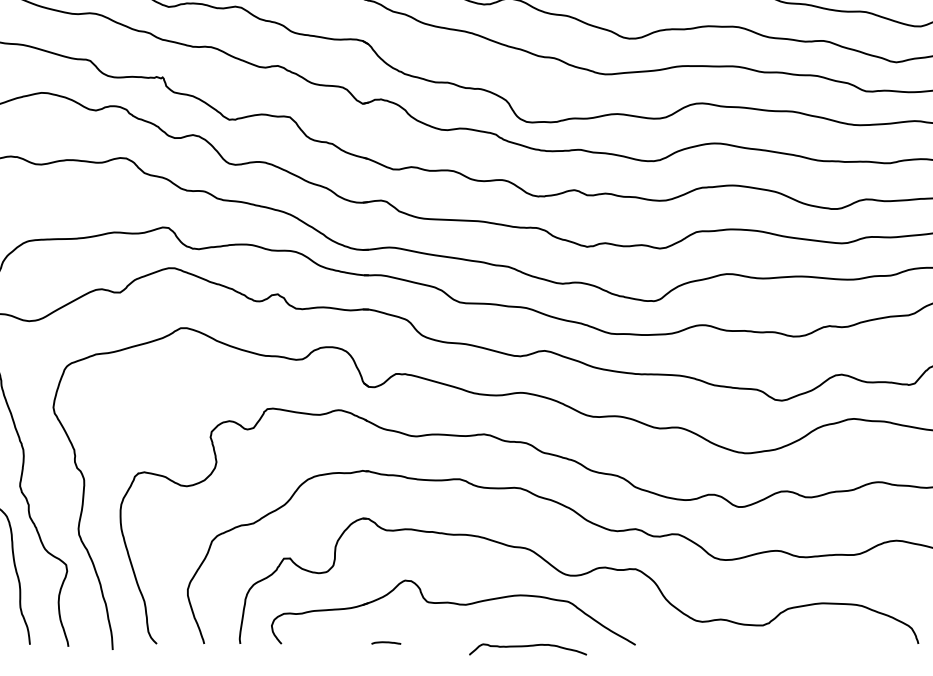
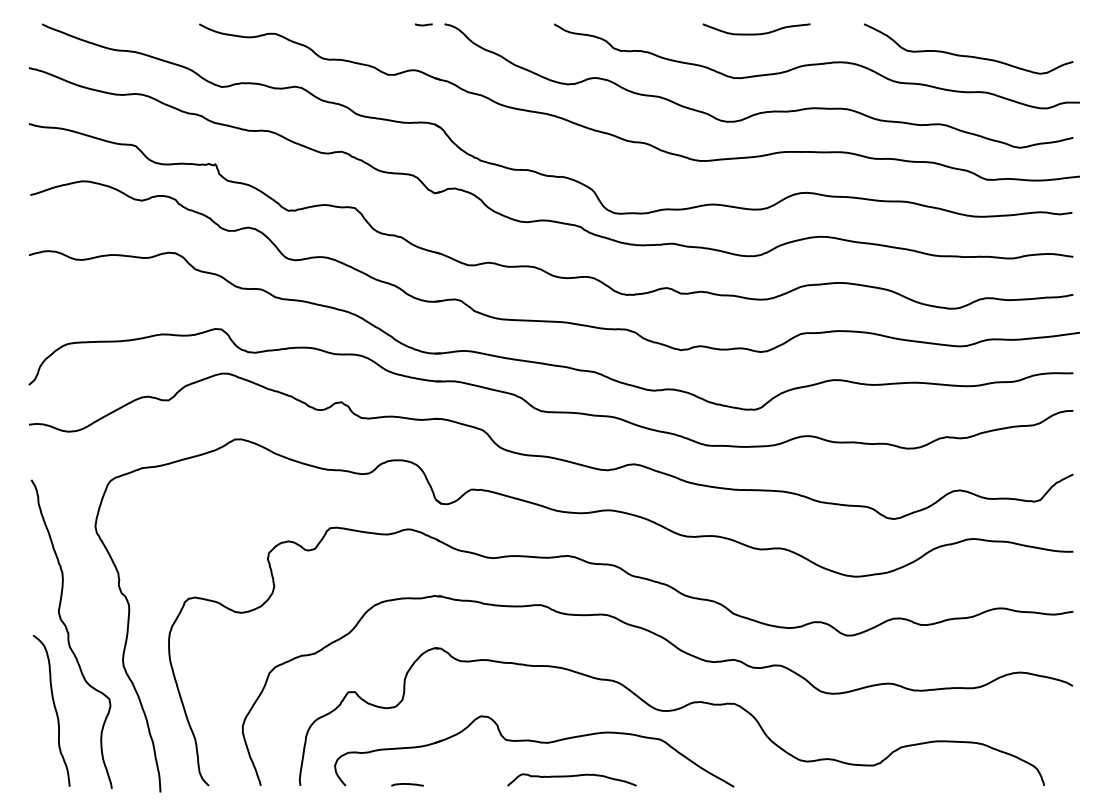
curve: (386, 642) -> (407, 784), moved
curve: (526, 647) -> (570, 777), moved

